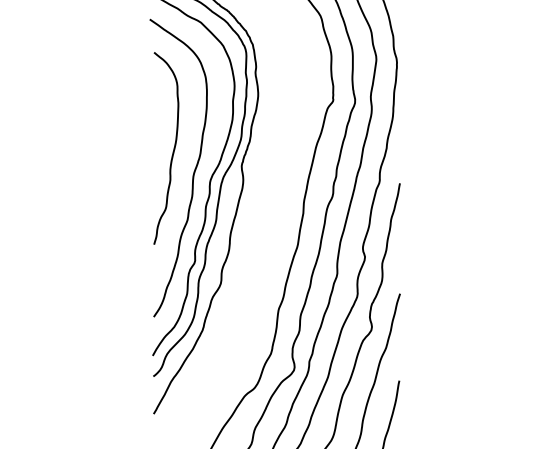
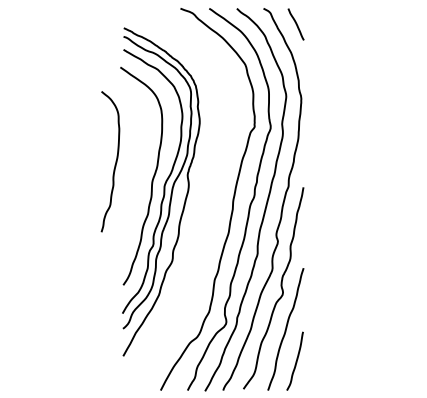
curve: (173, 148) -> (115, 161), moved

